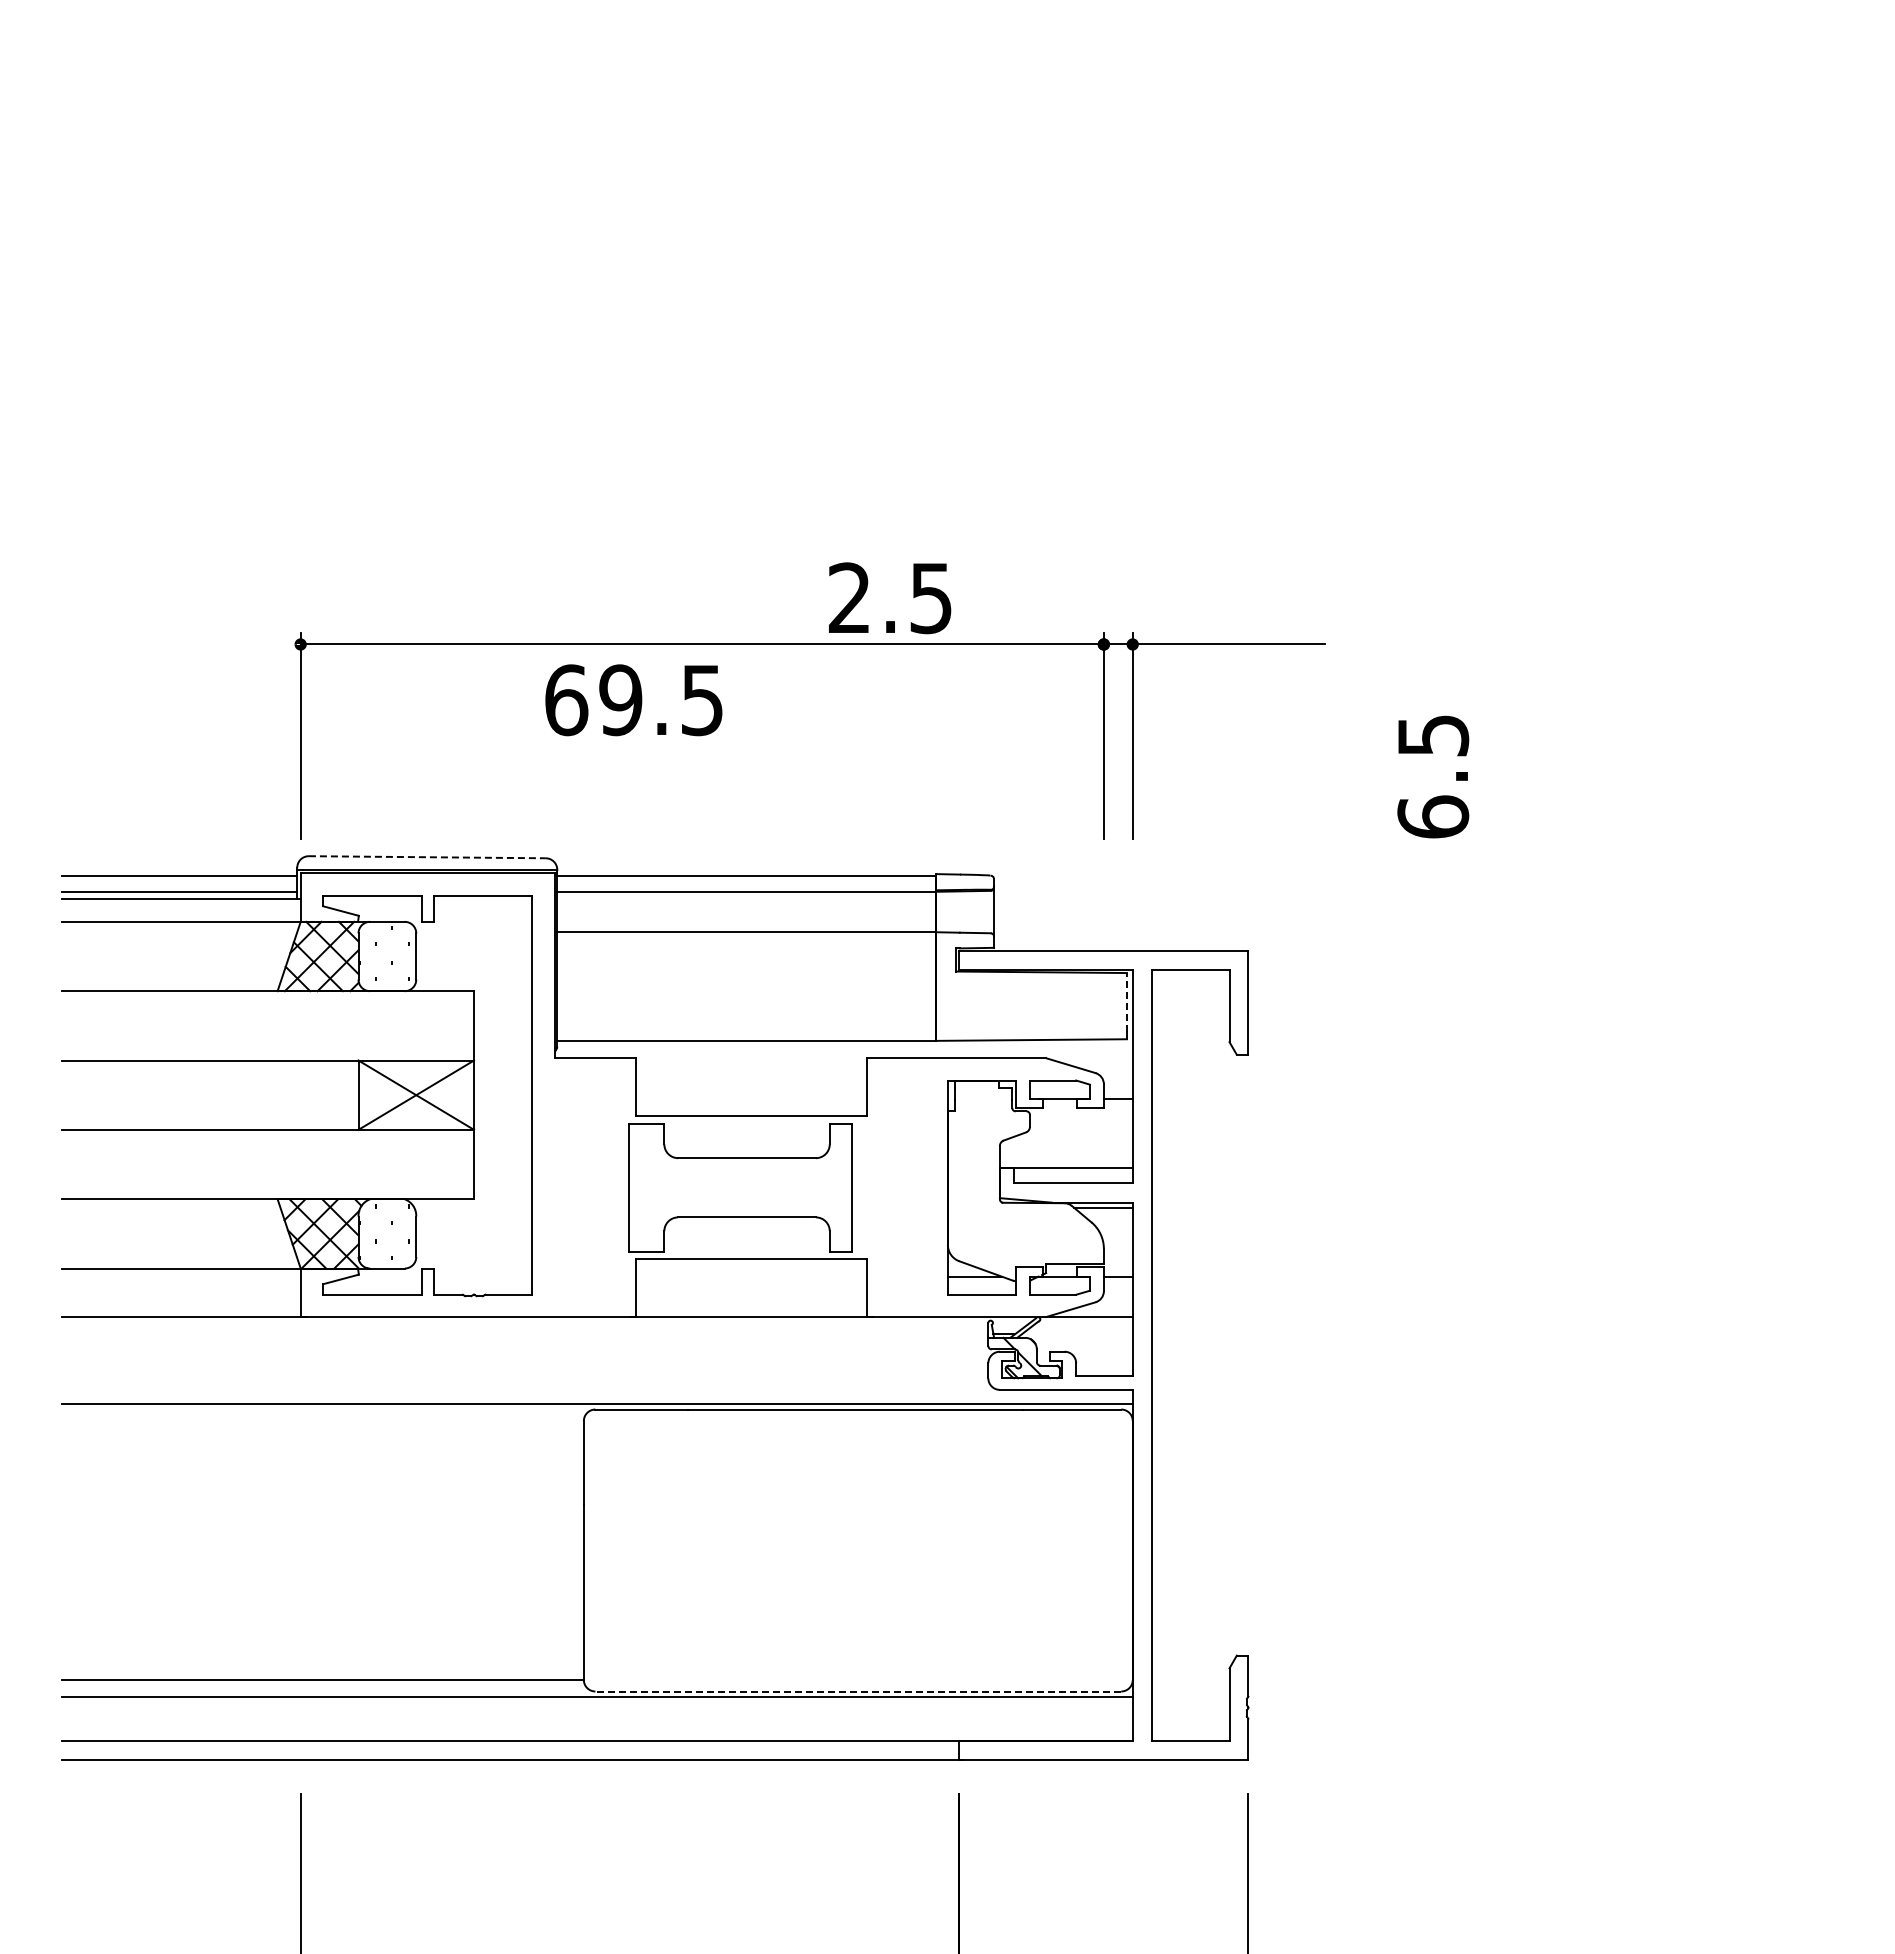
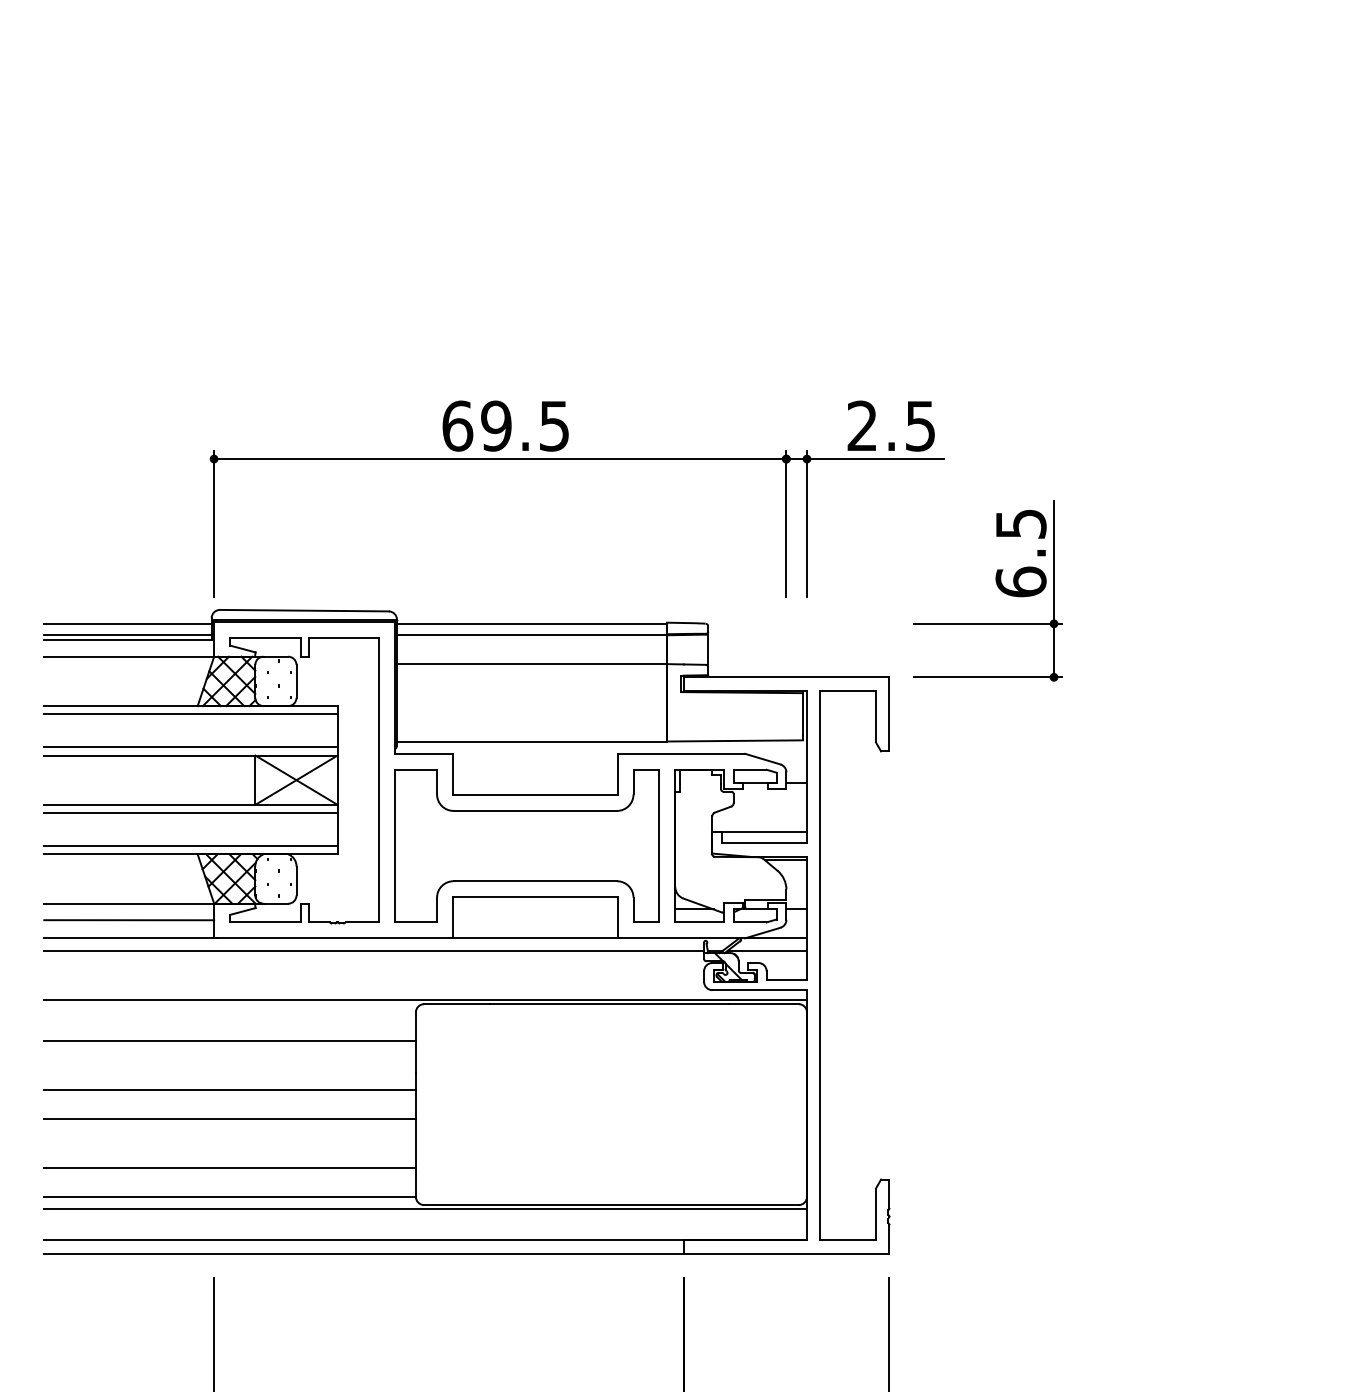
text: (890, 598) -> (891, 426), moved
text: (633, 700) -> (505, 426), moved
line: (427, 857) -> (304, 610), dashed -> solid
part: (1386, 875) -> (987, 623), added
line: (268, 1002) -> (191, 714), added
line: (1127, 1002) -> (803, 714), dashed -> solid
line: (268, 1048) -> (191, 746), added
line: (268, 1141) -> (191, 813), added
line: (268, 1187) -> (191, 845), added
part: (740, 1187) -> (527, 845), size x1.67
line: (181, 1291) -> (129, 920), added
line: (525, 1334) -> (374, 950), added
line: (1076, 1334) -> (766, 950), added
line: (322, 1461) -> (229, 1041), added
line: (322, 1530) -> (229, 1090), added
line: (322, 1570) -> (229, 1118), added
line: (322, 1639) -> (229, 1168), added
line: (858, 1691) -> (611, 1205), dashed -> solid

